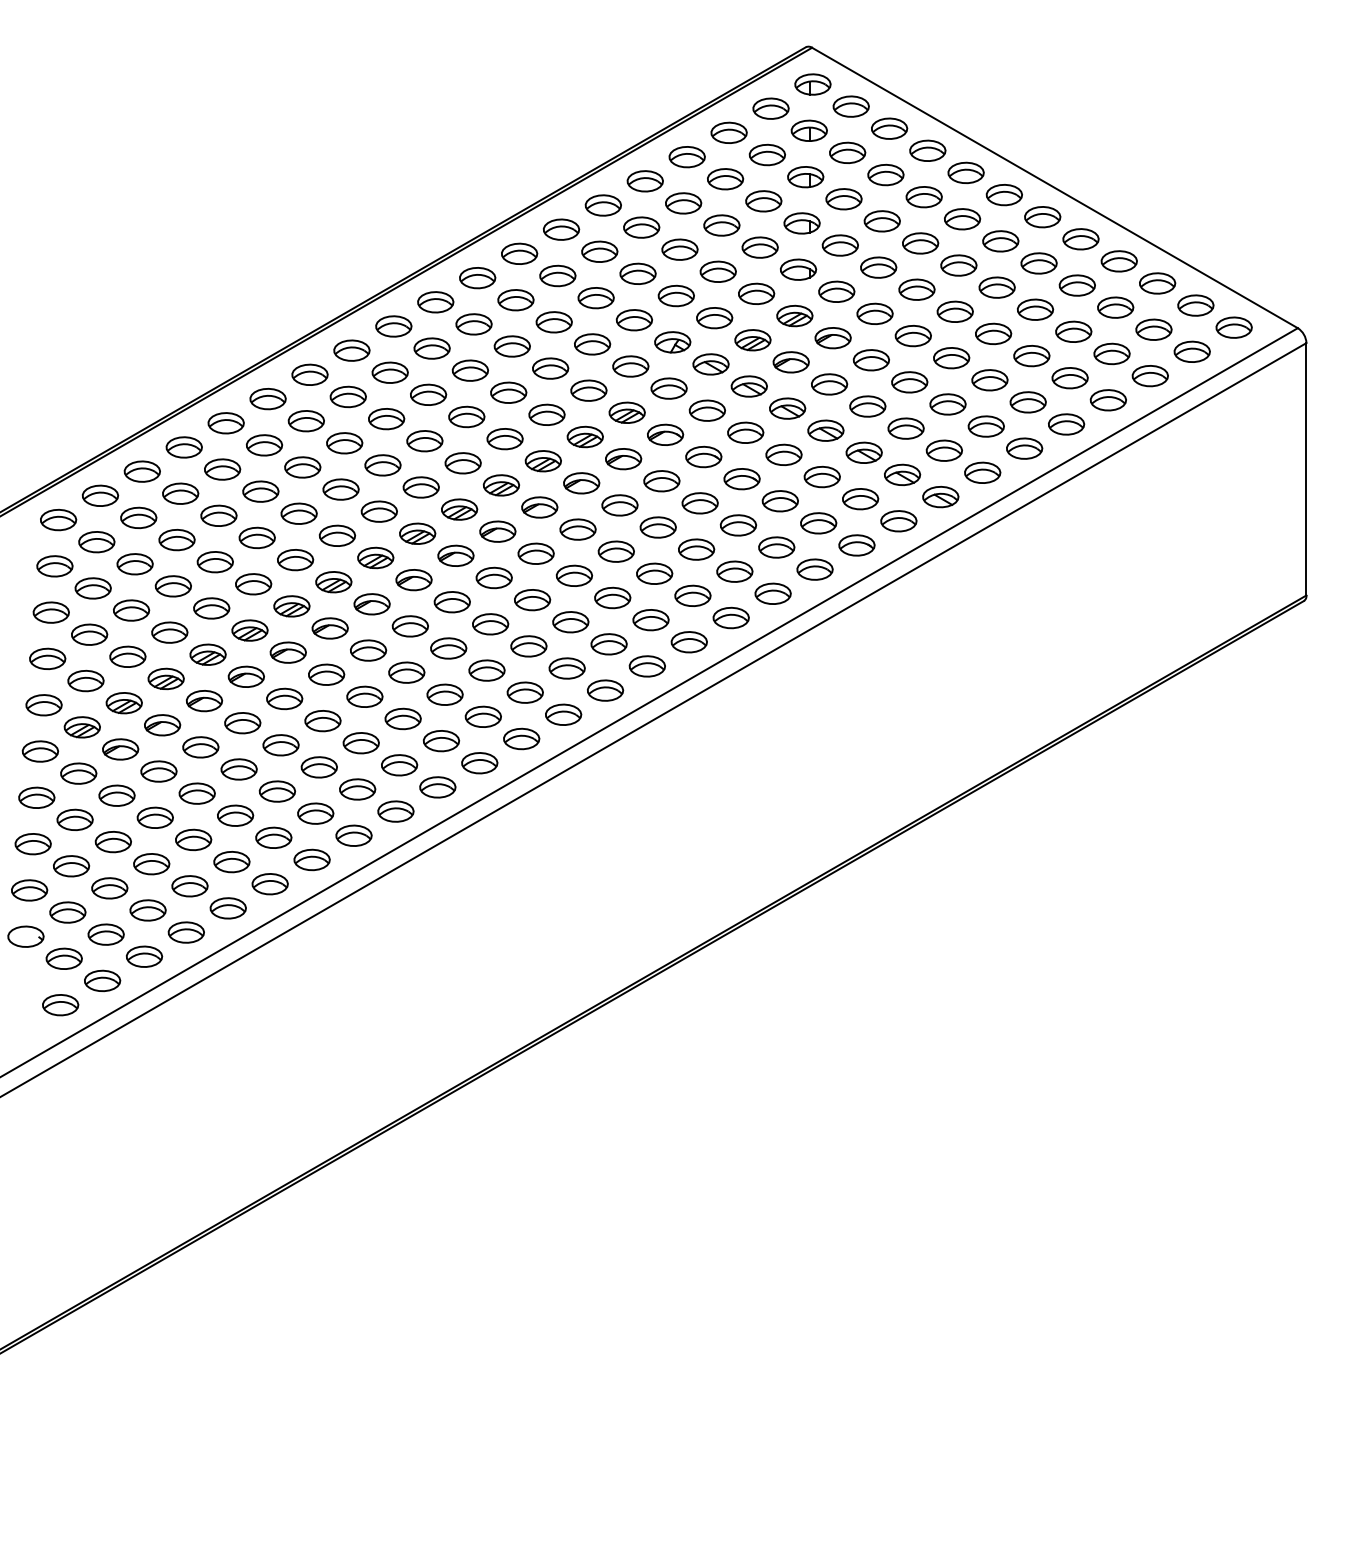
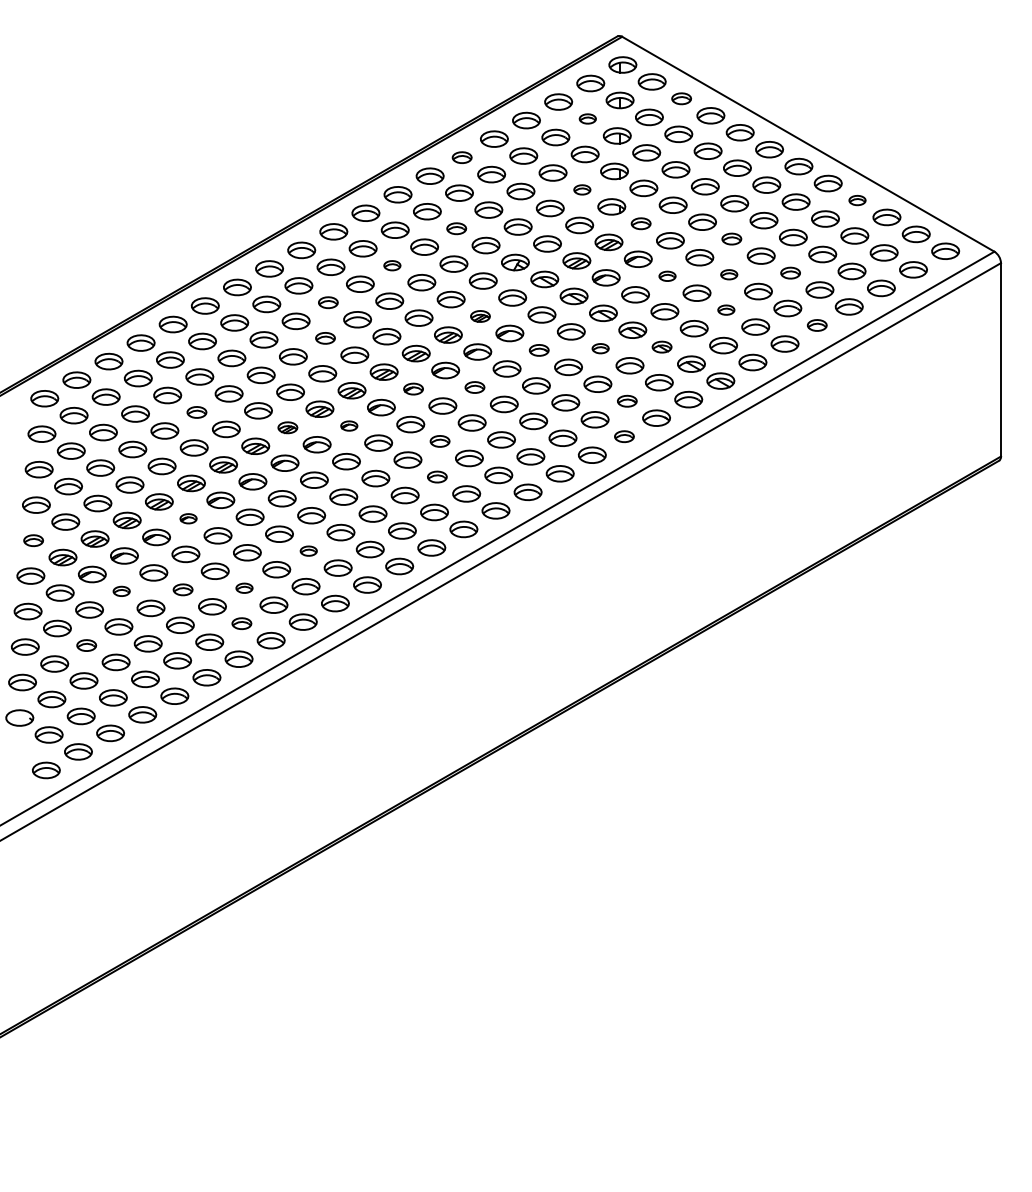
part: (889, 128) -> (681, 98), size x0.7
part: (766, 154) -> (587, 118), size x0.6
part: (602, 205) -> (461, 157), size x0.7
part: (759, 247) -> (581, 189), size x0.6
part: (1118, 261) -> (857, 200), size x0.6
part: (836, 291) -> (640, 223), size x0.7
part: (595, 298) -> (456, 228), size x0.7
part: (954, 311) -> (731, 238), size x0.7
part: (511, 346) -> (391, 265), size x0.6
part: (1031, 356) -> (790, 273), size x0.7
part: (951, 358) -> (729, 274), size x0.6
part: (870, 360) -> (666, 276), size x0.6
part: (428, 394) -> (328, 302), size x0.7
part: (947, 404) -> (725, 310), size x0.6
part: (626, 412) -> (479, 316), size x0.7
part: (1066, 424) -> (817, 325), size x0.7
part: (424, 441) -> (325, 338), size x0.7
part: (863, 452) -> (661, 346), size x0.7
part: (783, 454) -> (600, 348), size x0.6
part: (703, 456) -> (538, 350), size x0.7
part: (619, 505) -> (474, 387), size x0.7
part: (539, 507) -> (413, 389), size x0.7
part: (818, 523) -> (627, 401), size x0.7
part: (256, 537) -> (196, 412), size x0.7
part: (455, 555) -> (348, 425), size x0.6
part: (375, 557) -> (287, 427), size x0.7
part: (814, 569) -> (624, 436), size x0.7
part: (574, 575) -> (440, 441), size x0.7
part: (570, 622) -> (437, 477), size x0.7
part: (245, 676) -> (188, 518), size x0.6
part: (43, 705) -> (33, 540), size x0.7
part: (402, 718) -> (308, 550), size x0.6
part: (318, 767) -> (243, 588), size x0.6
part: (238, 769) -> (182, 589), size x0.7
part: (158, 771) -> (121, 591), size x0.6
part: (315, 813) -> (241, 623), size x0.7
part: (112, 842) -> (86, 645), size x0.7

